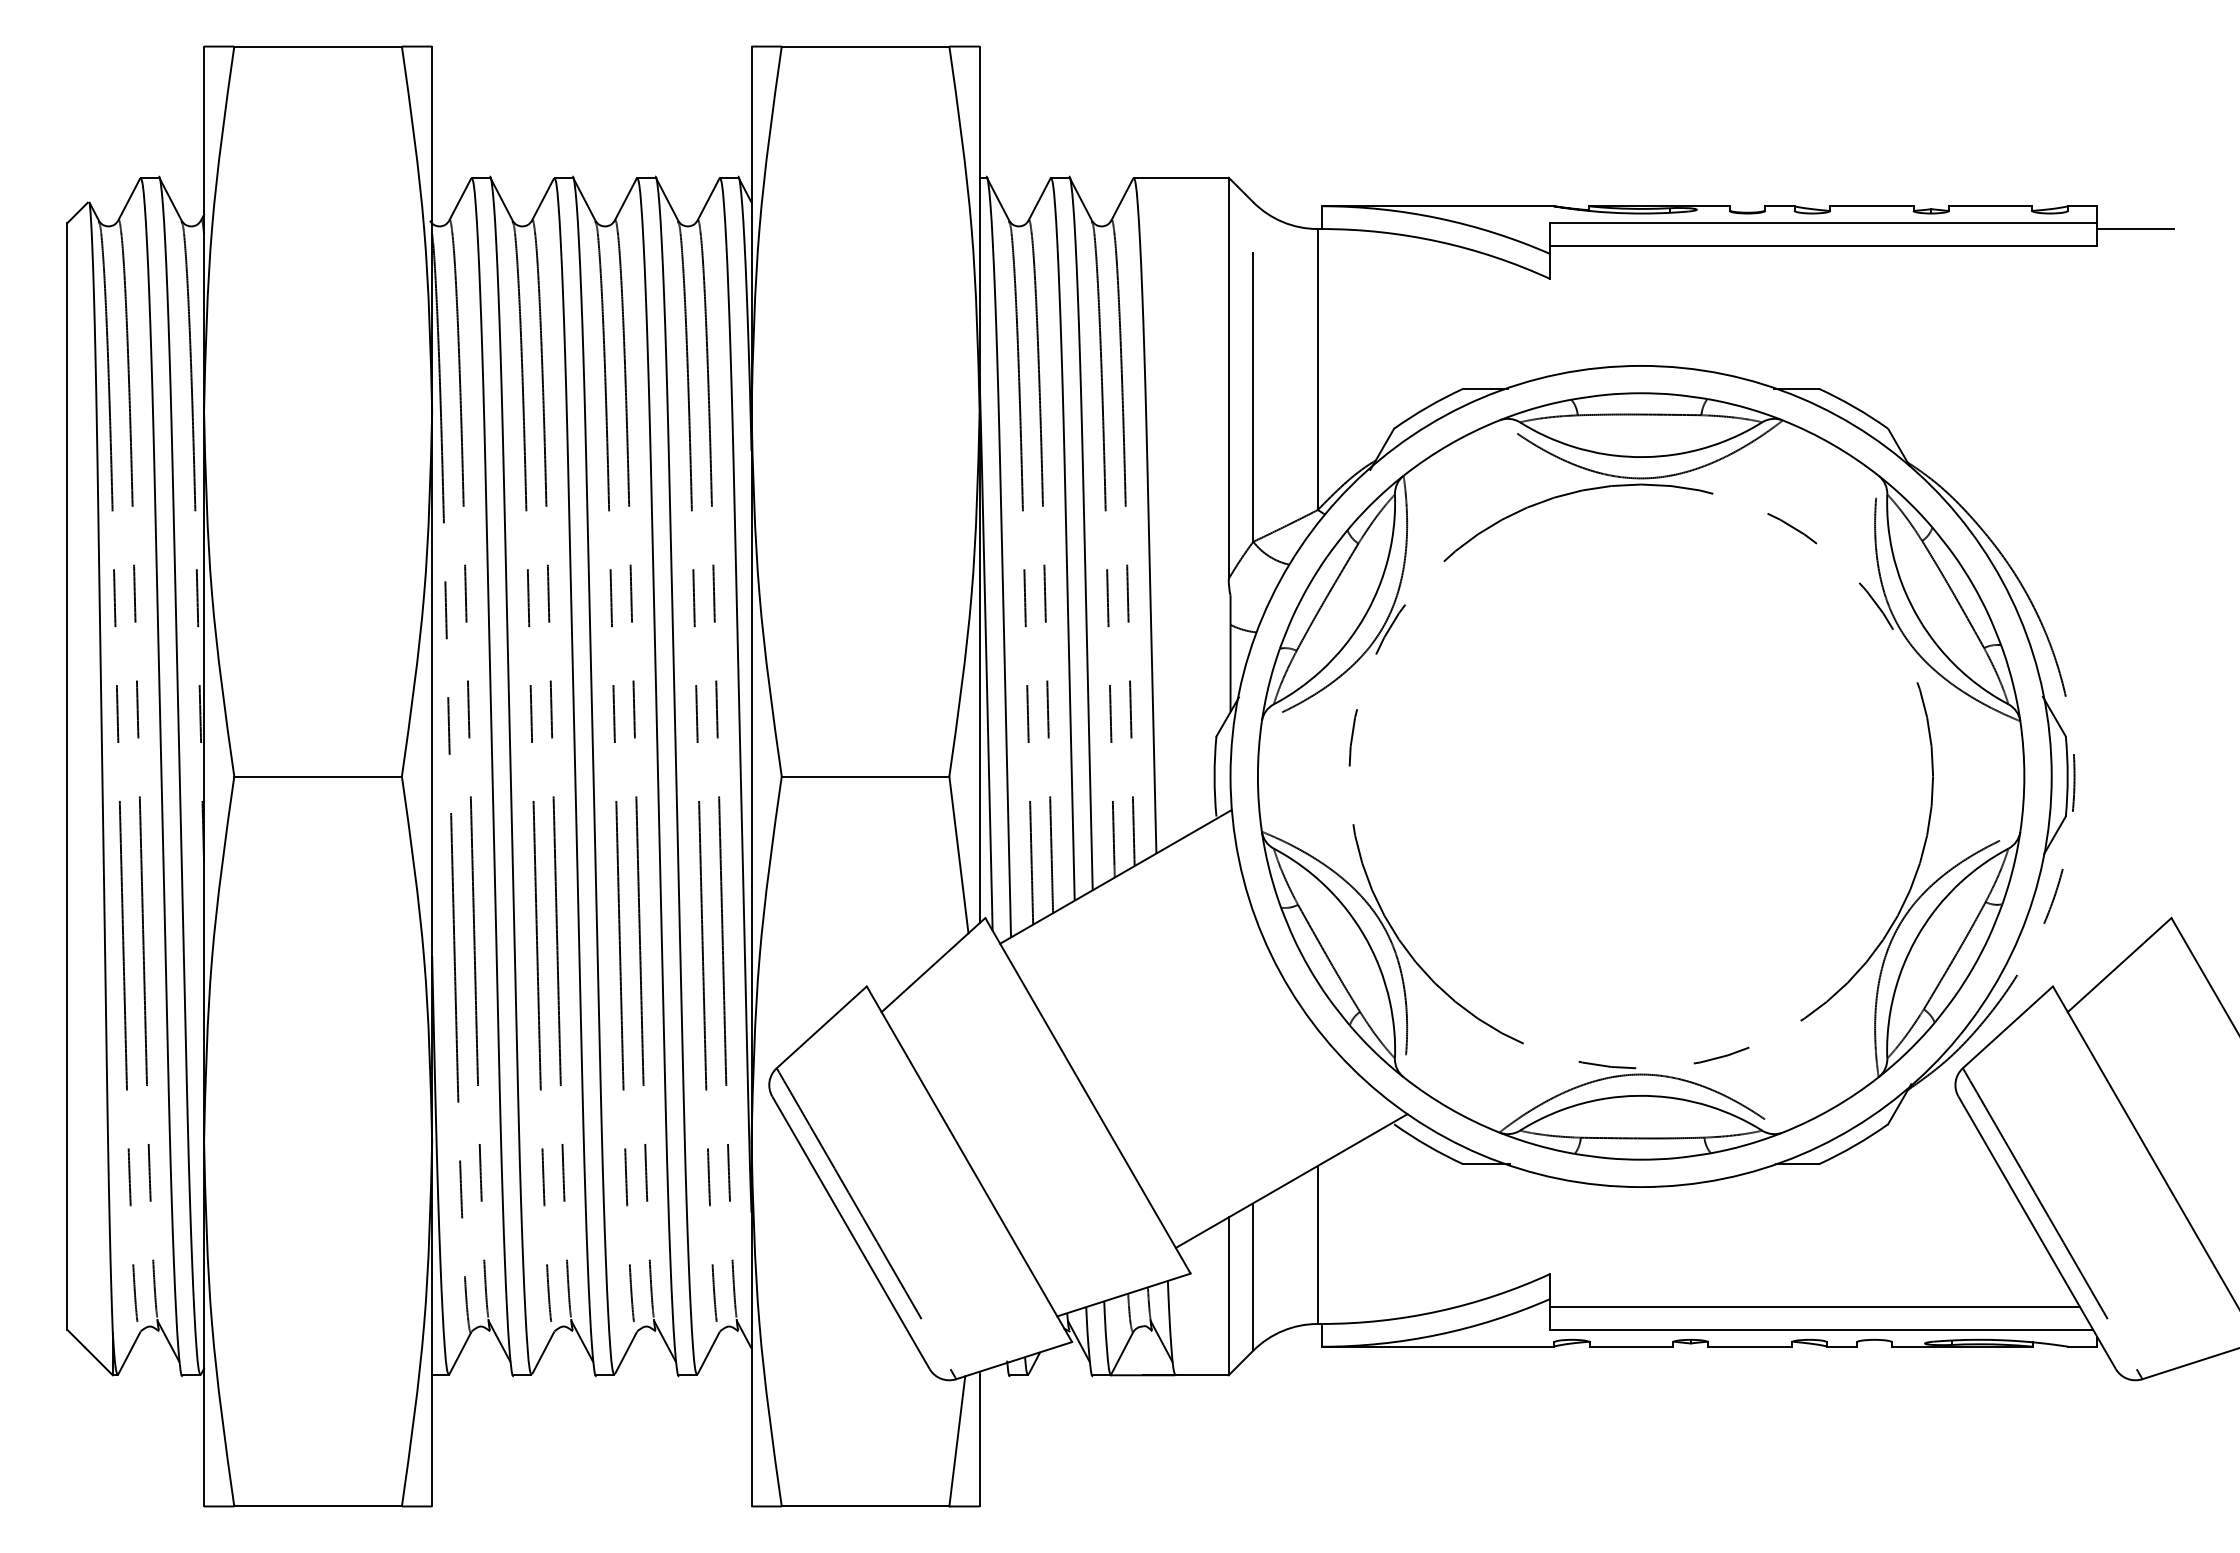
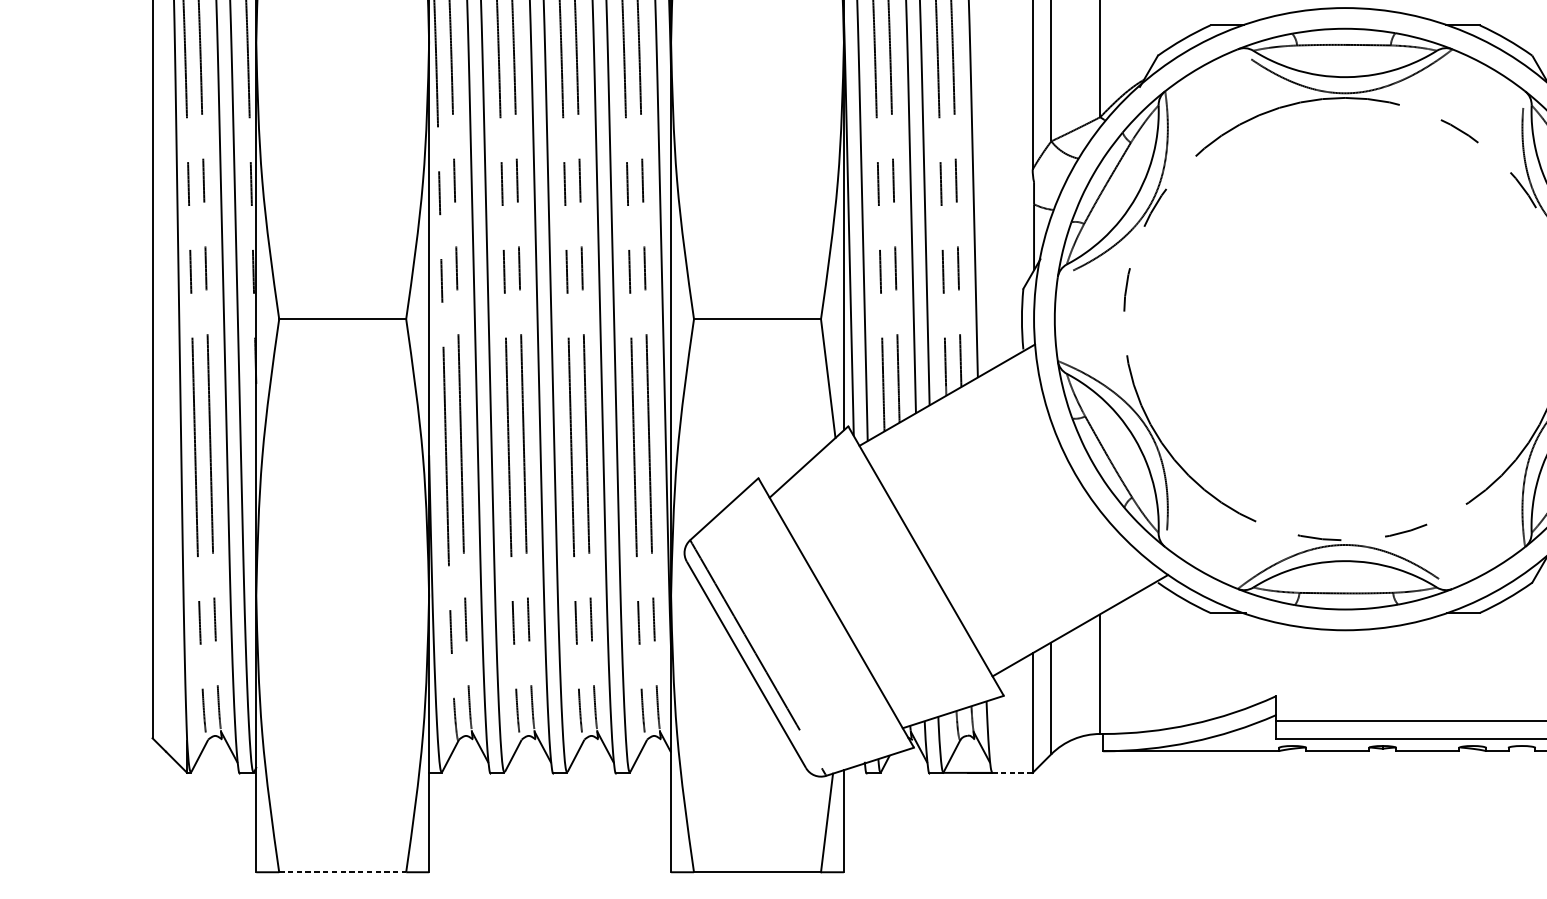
line: (1202, 1375) -> (1012, 773), solid -> dashed
line: (318, 1506) -> (342, 872), solid -> dashed

